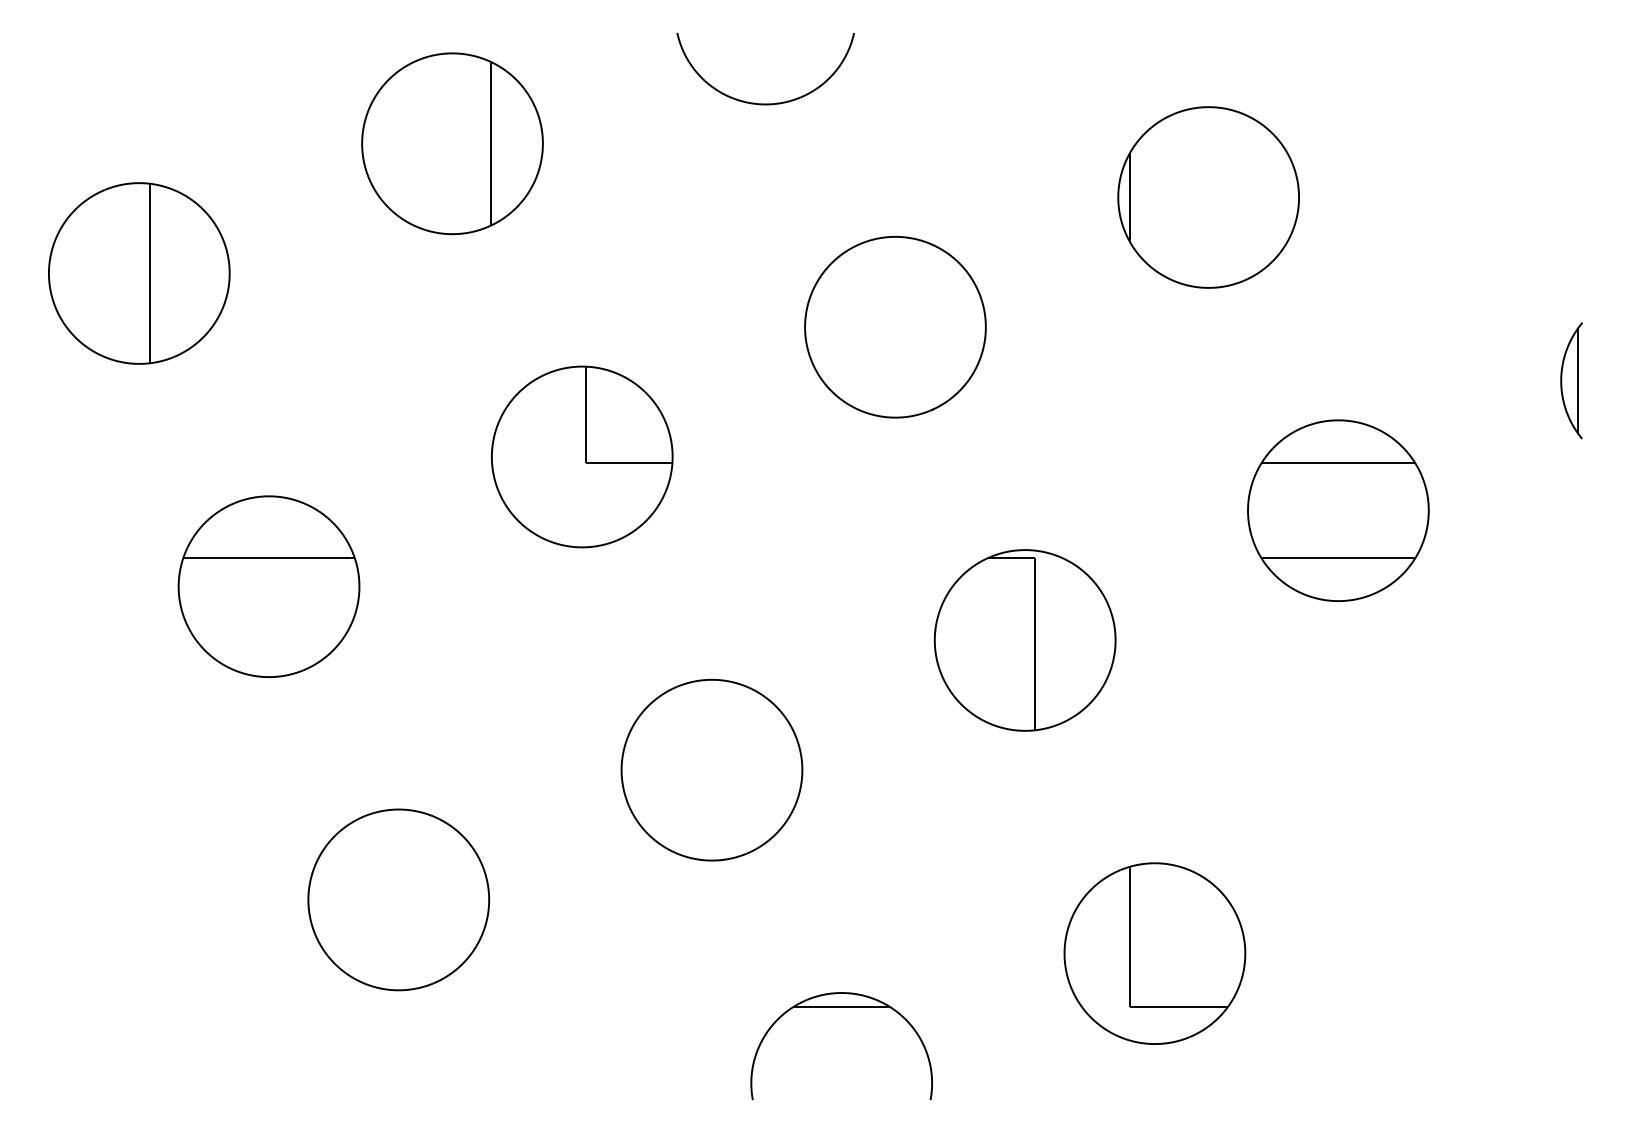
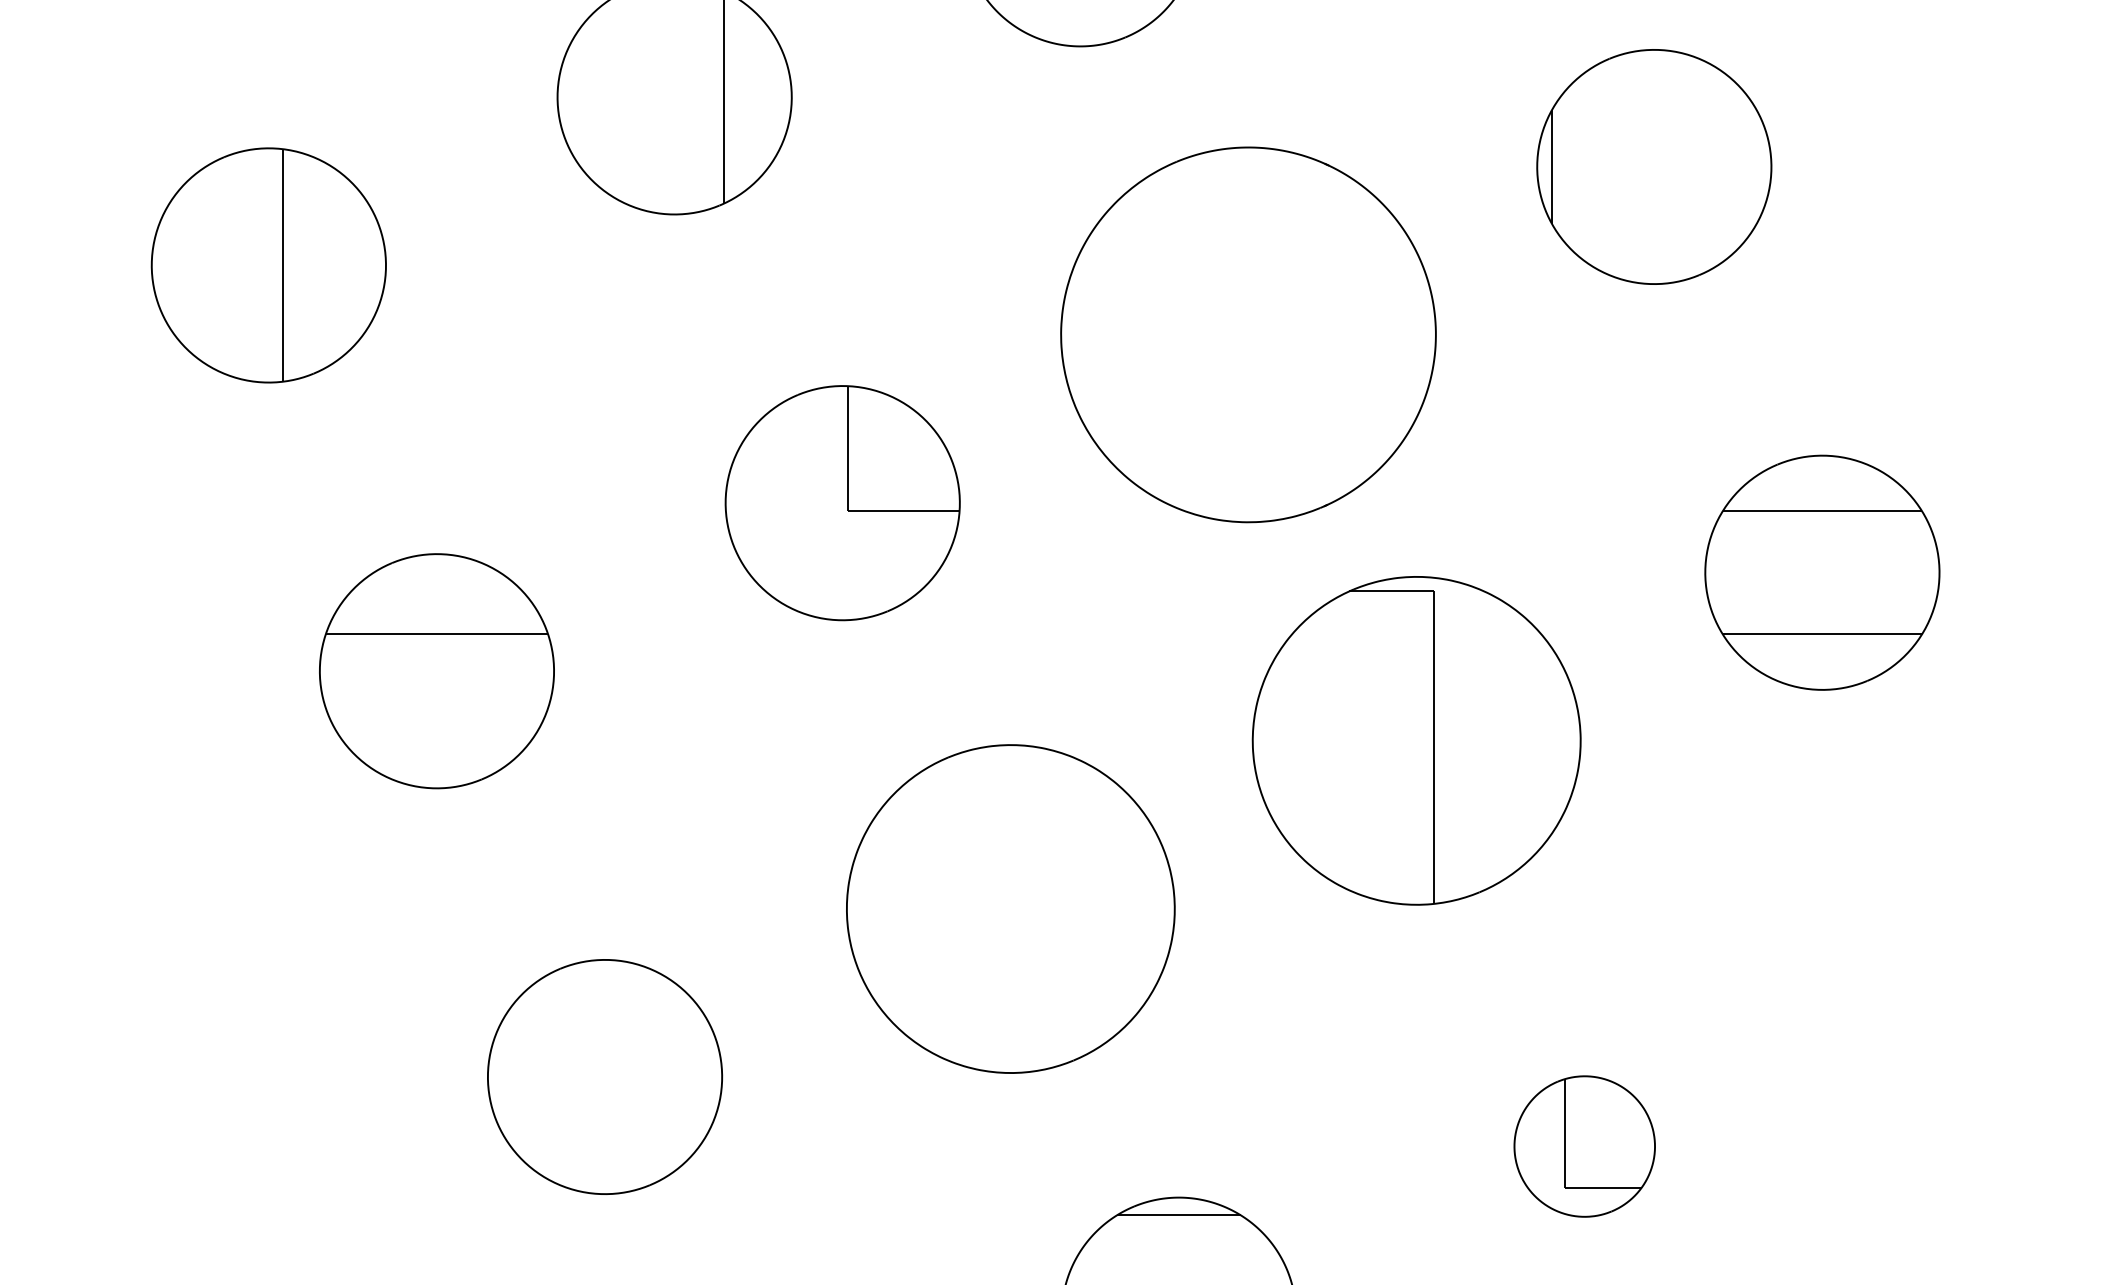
part: (895, 327) -> (1248, 335), size x1.6
part: (1024, 640) -> (1415, 740), size x1.4
part: (711, 769) -> (1010, 908), size x1.4
part: (1154, 953) -> (1584, 1146), size x0.6

